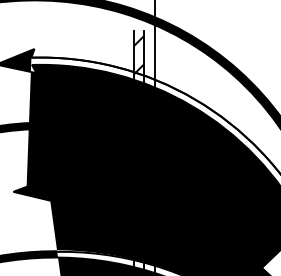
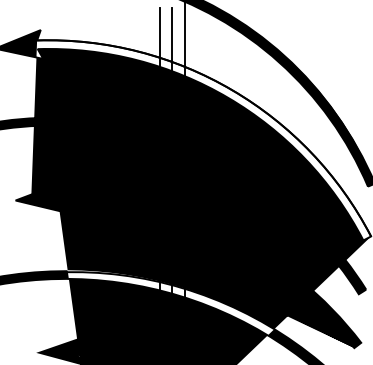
hatch: (139, 55) -> (165, 37), removed

